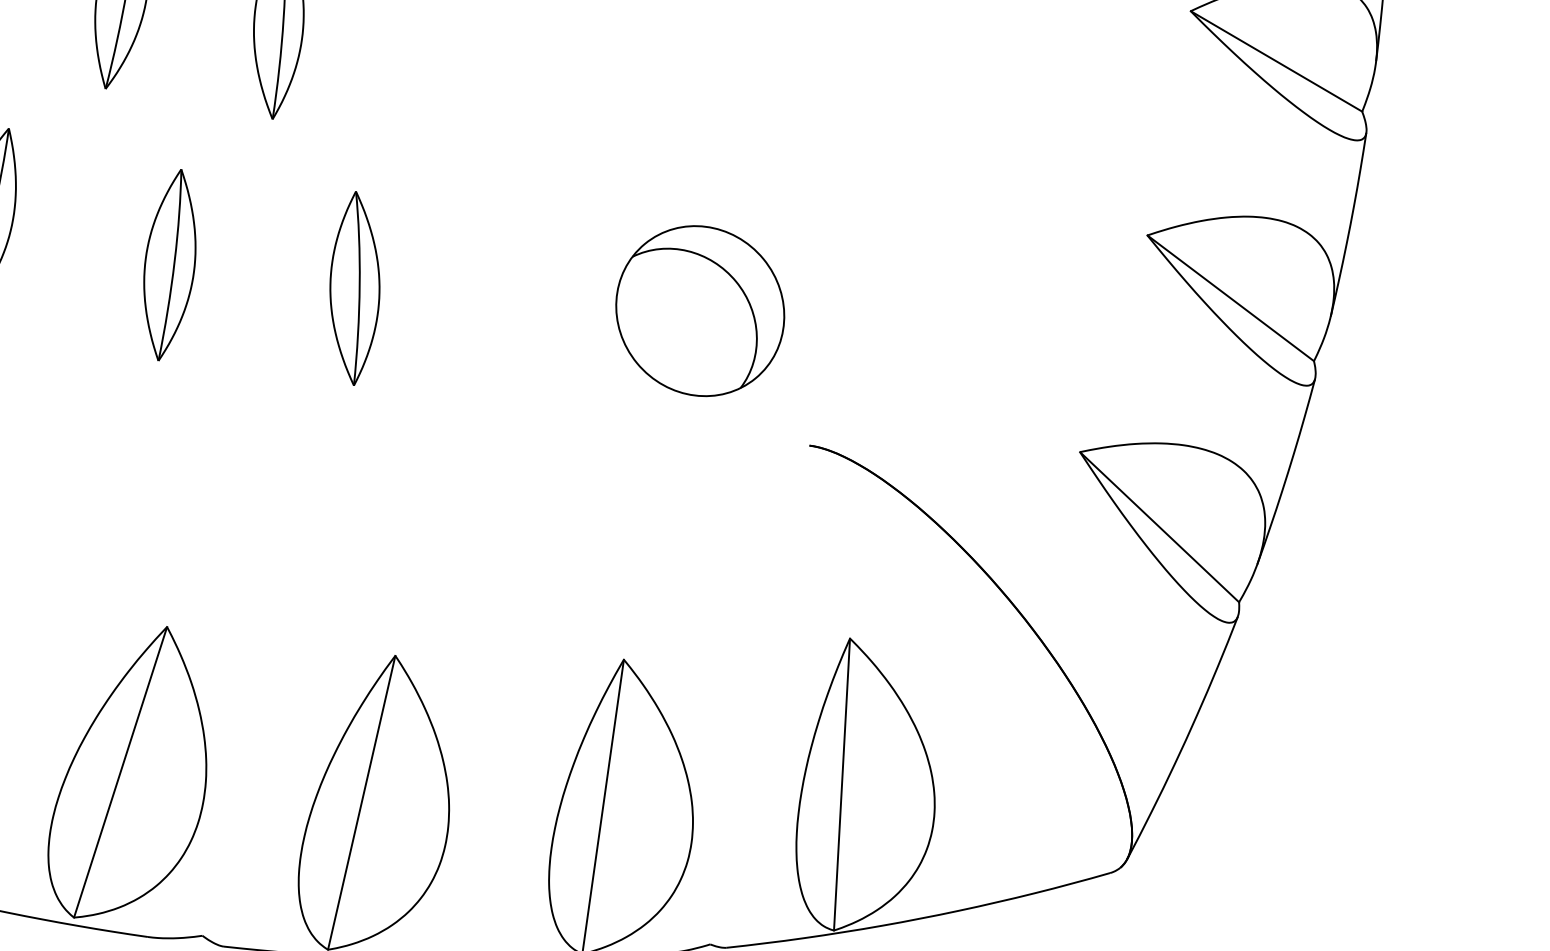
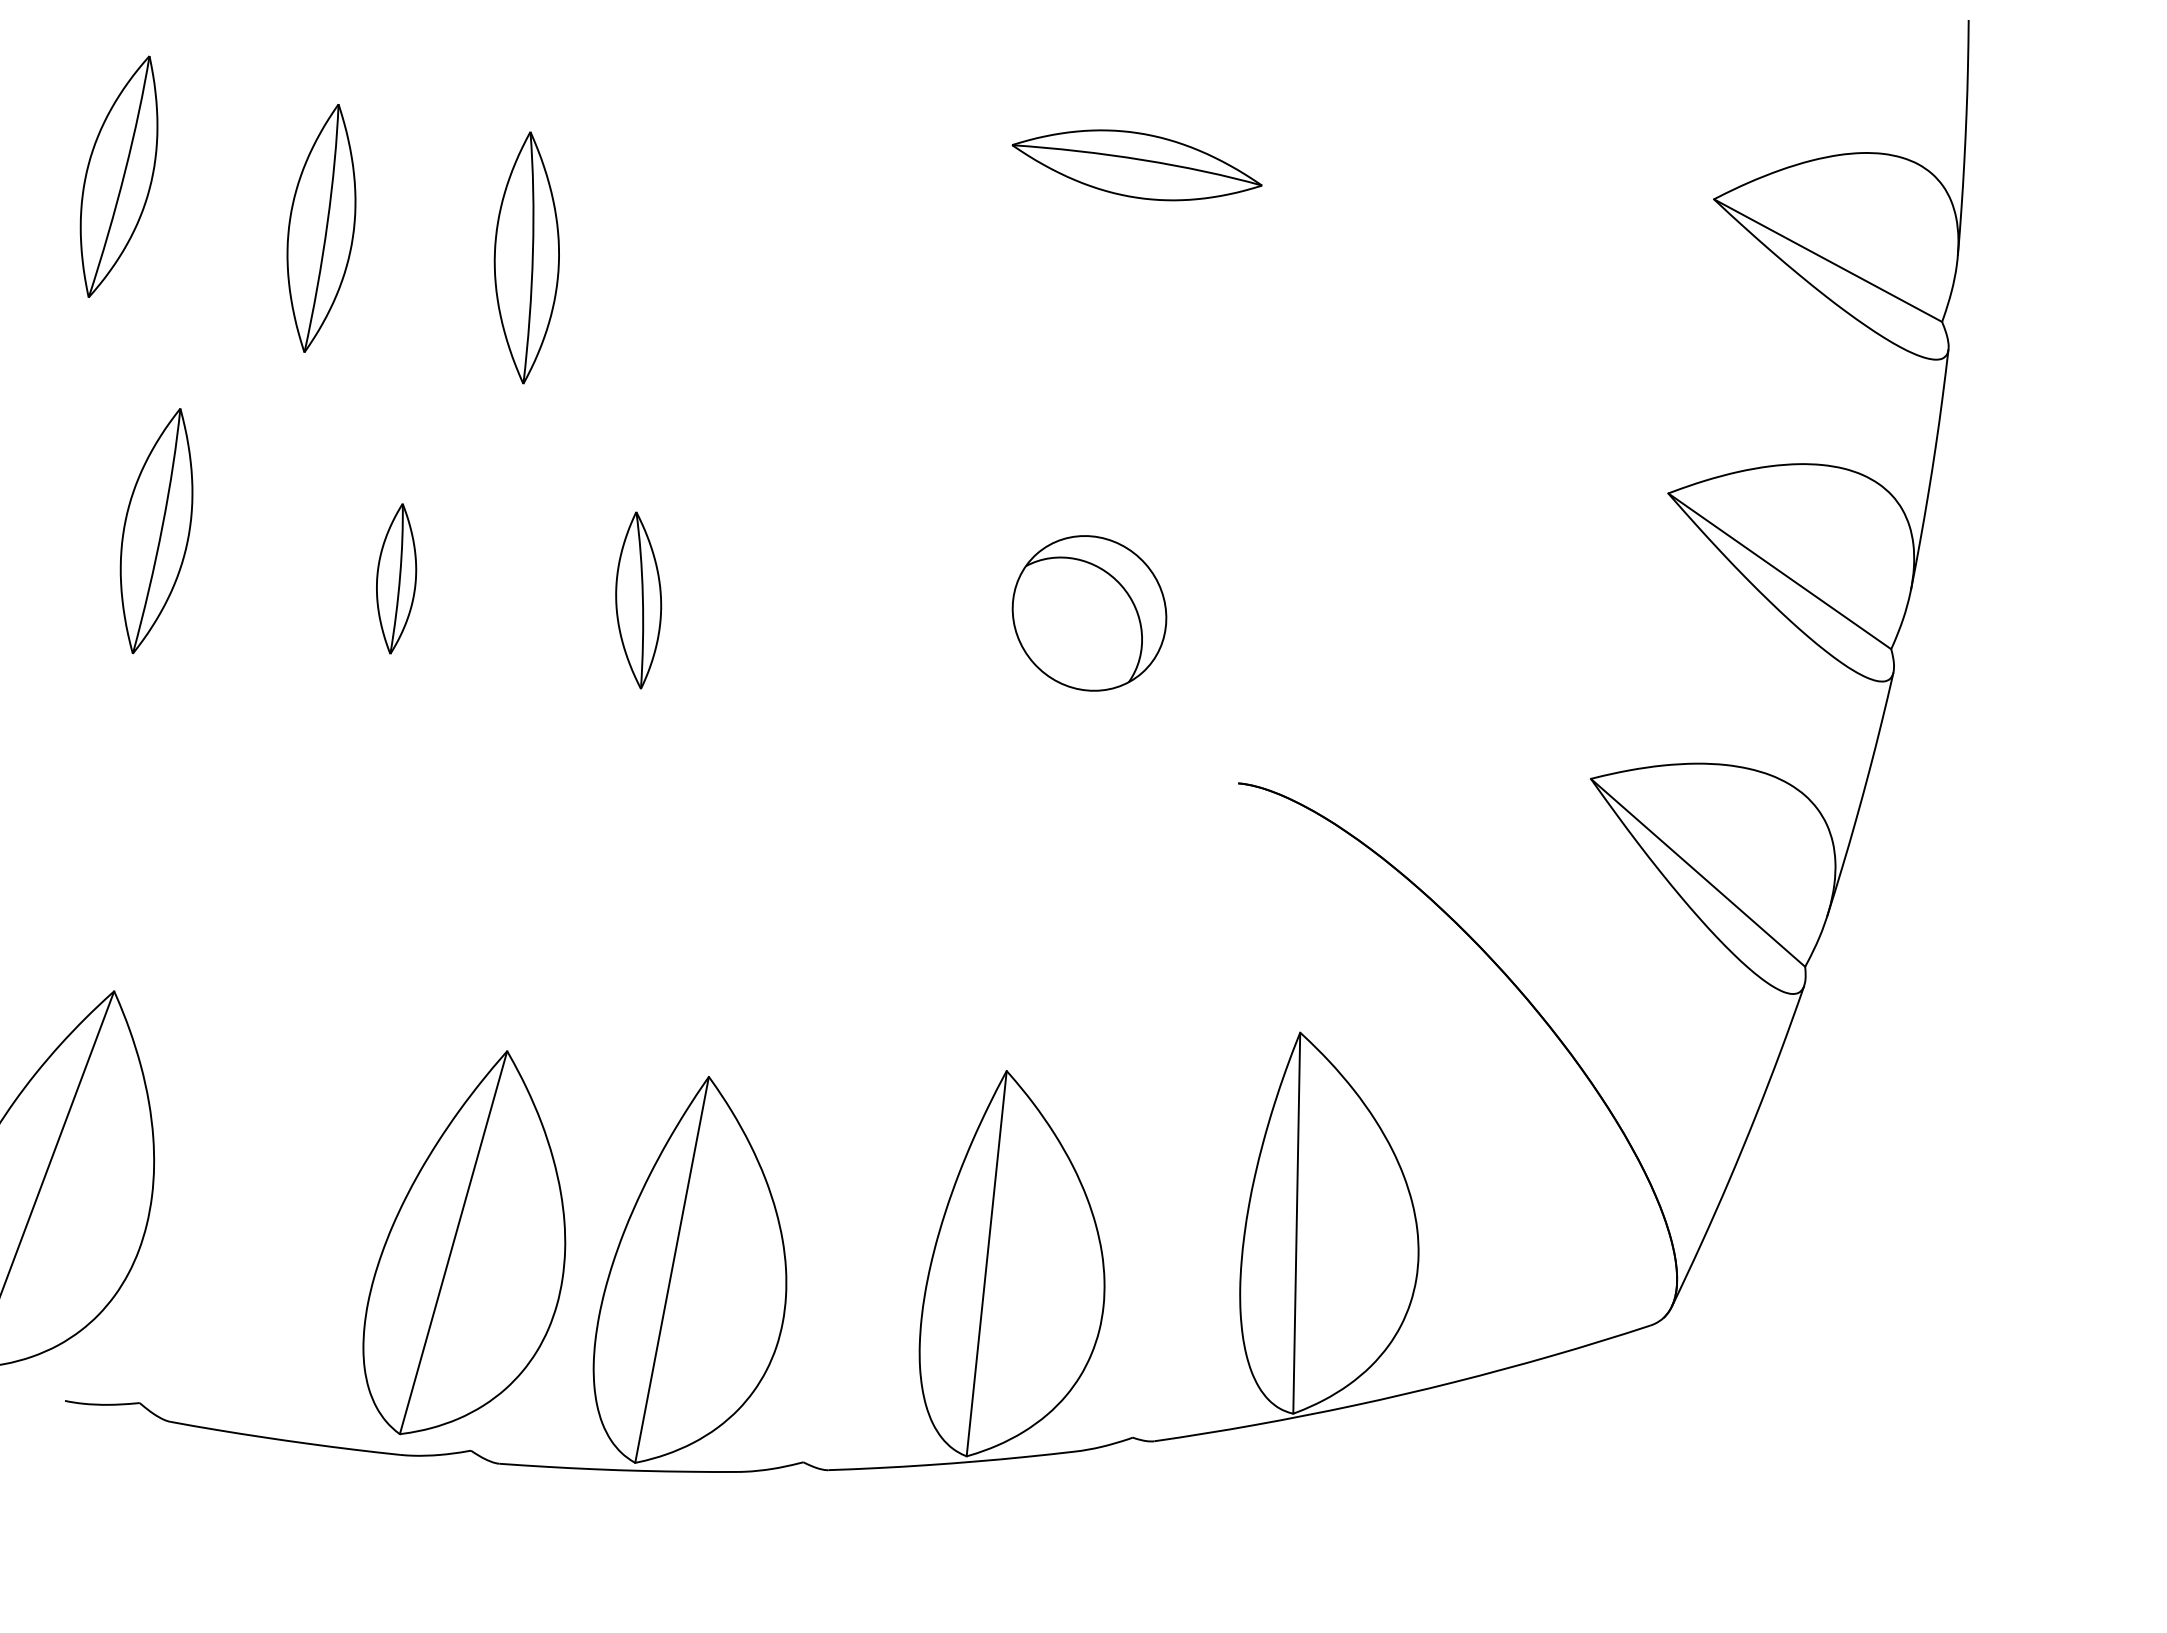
part: (169, 264) -> (396, 578), size x0.6
part: (354, 288) -> (638, 600), size x0.7
part: (700, 311) -> (1089, 613), size x0.7
part: (128, 772) -> (464, 1242), moved

